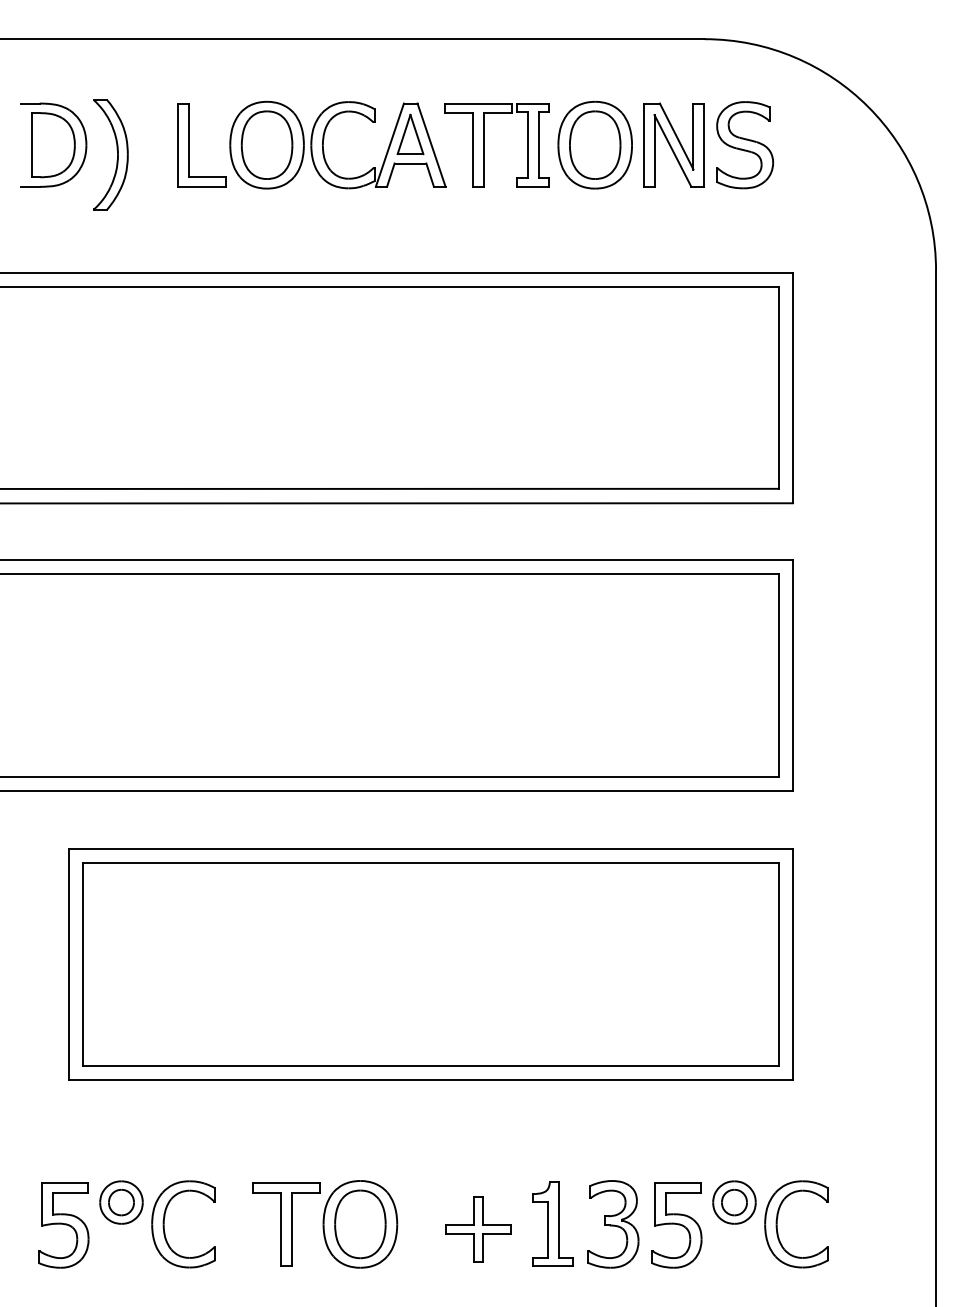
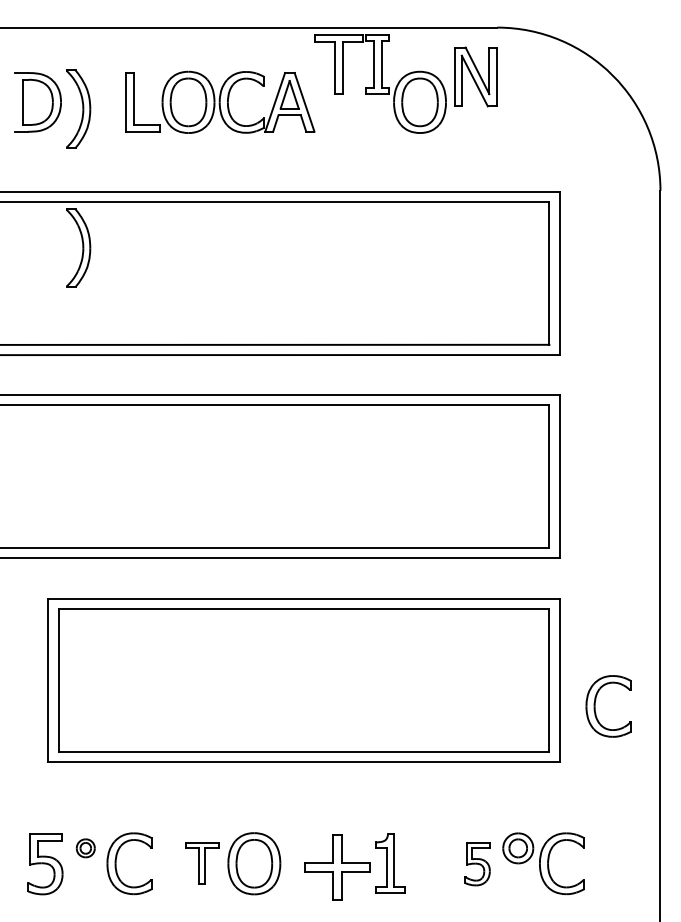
part: (673, 144) -> (475, 76), moved
part: (484, 145) -> (343, 64), moved
part: (744, 145) -> (525, 102), removed
part: (117, 351) -> (82, 247), added
part: (843, 1001) -> (595, 706), added
part: (121, 1202) -> (85, 848), size x0.6
part: (286, 1224) -> (202, 863), size x0.7
part: (613, 1224) -> (432, 863), removed
part: (676, 1225) -> (477, 864), size x0.7
part: (478, 1229) -> (337, 867), size x1.4

